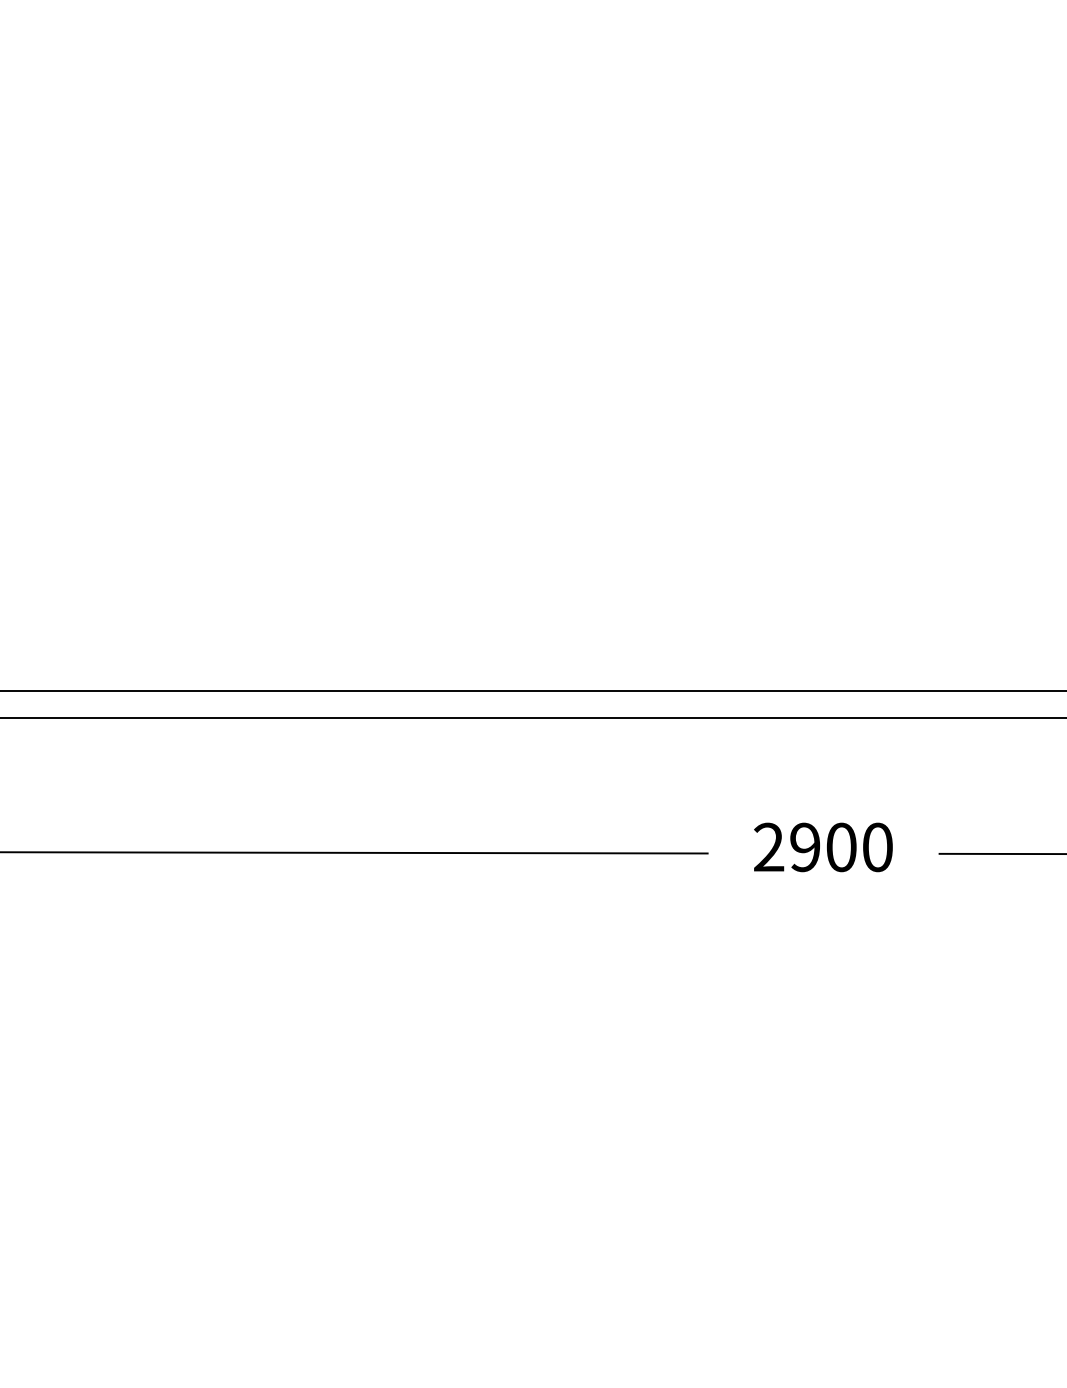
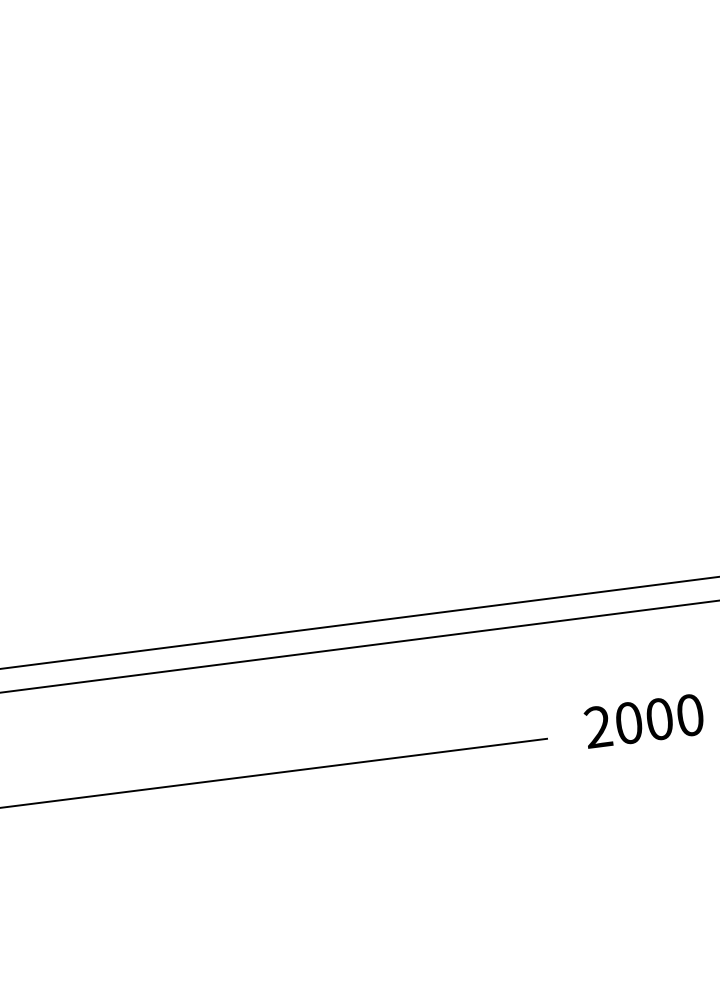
text: (805, 847) -> (629, 723), 2900 -> 2000

